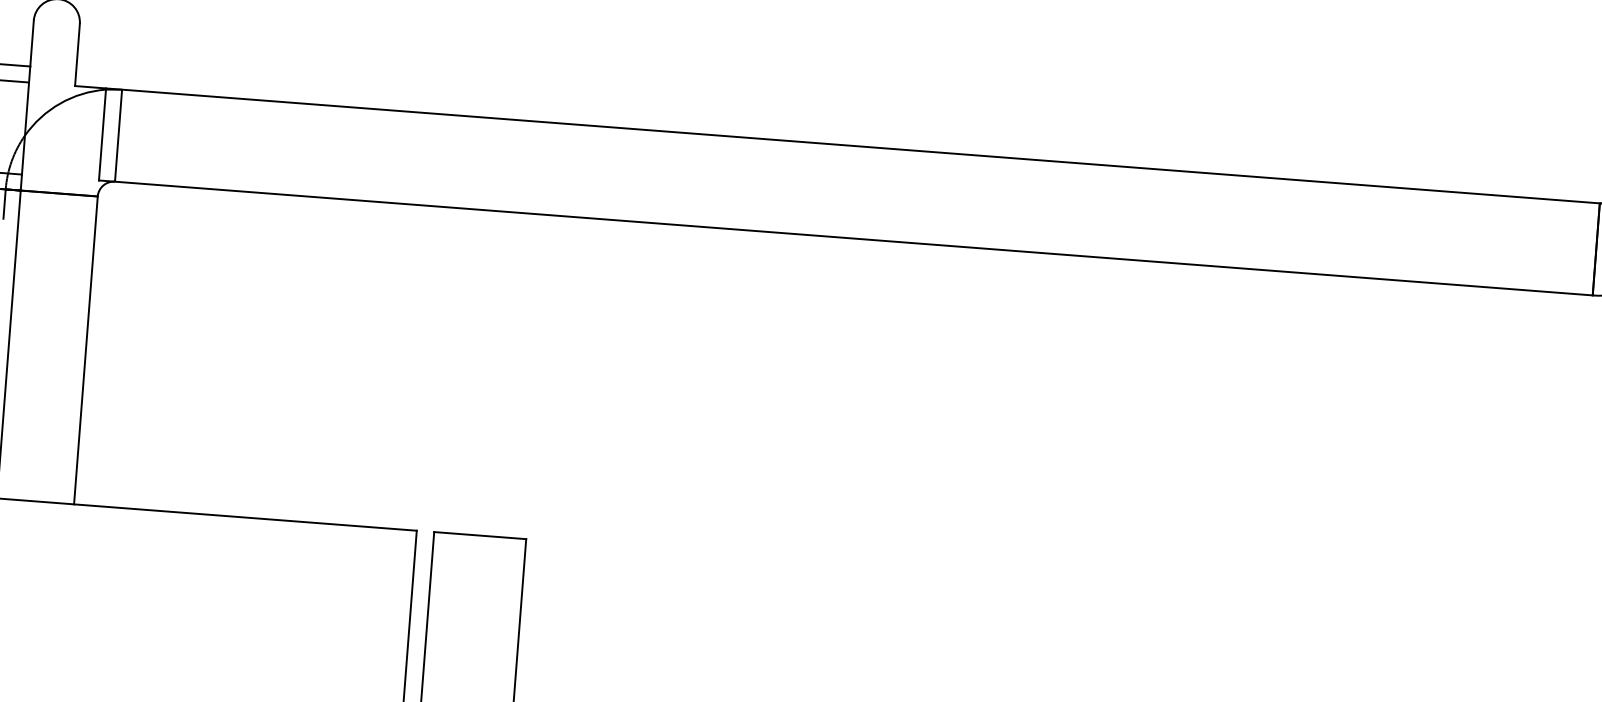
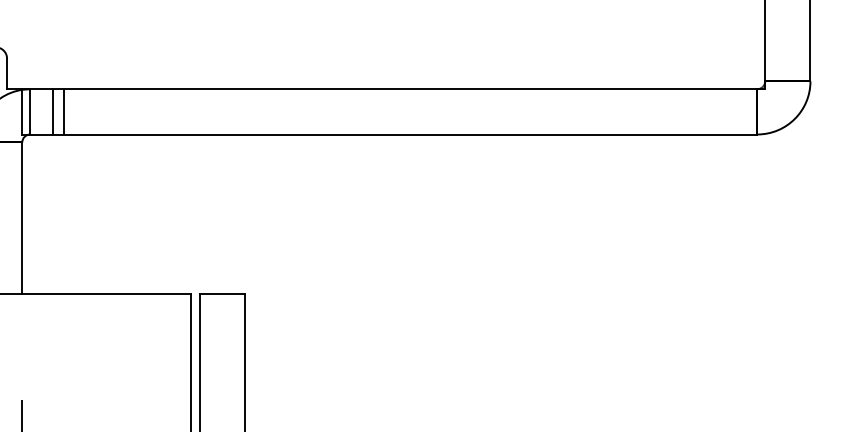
line: (163, 138) -> (52, 111), added
line: (188, 140) -> (64, 111), added

